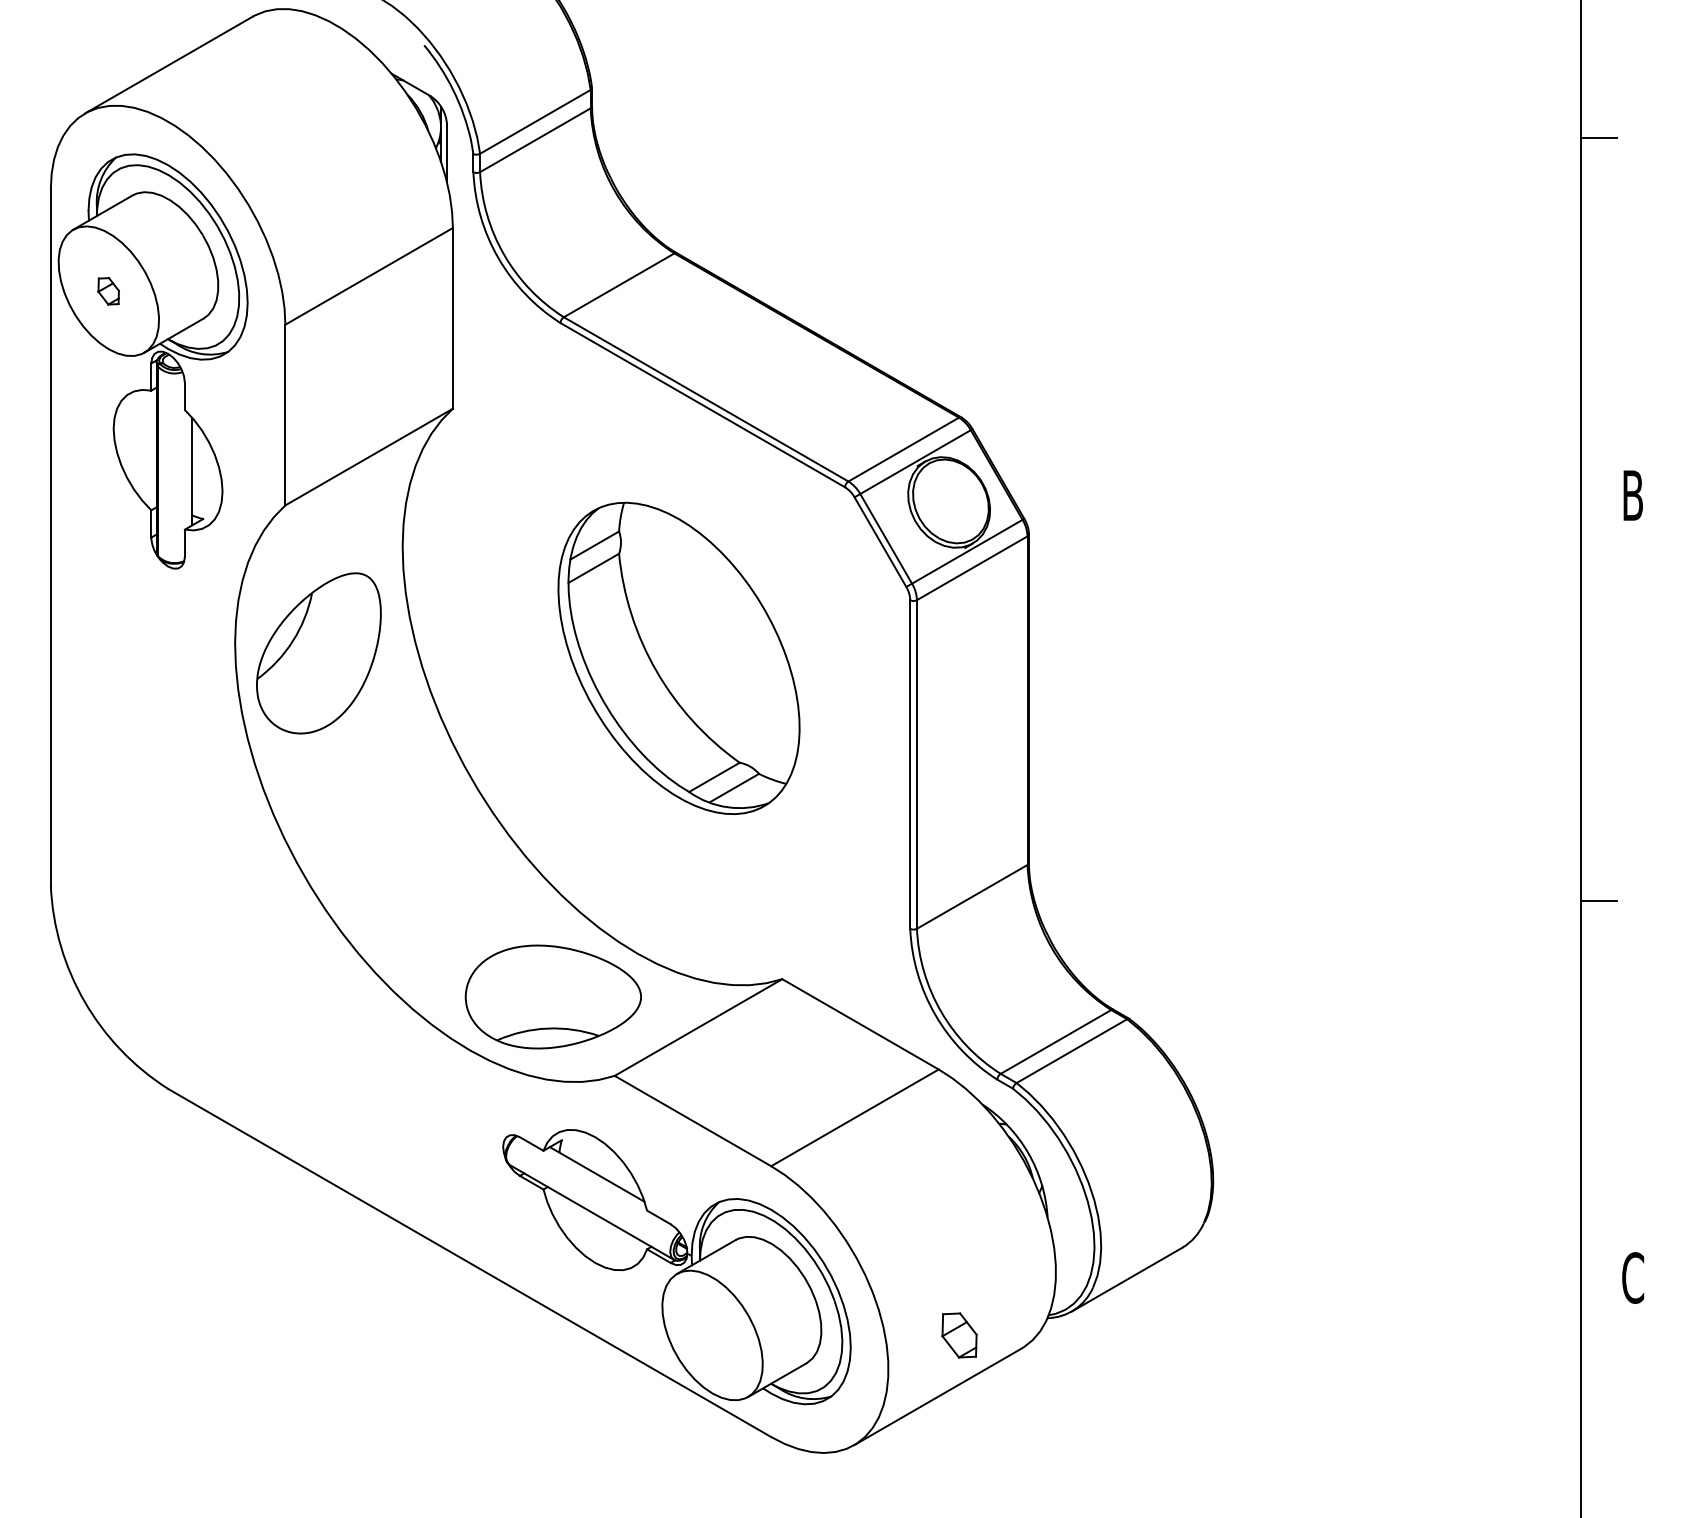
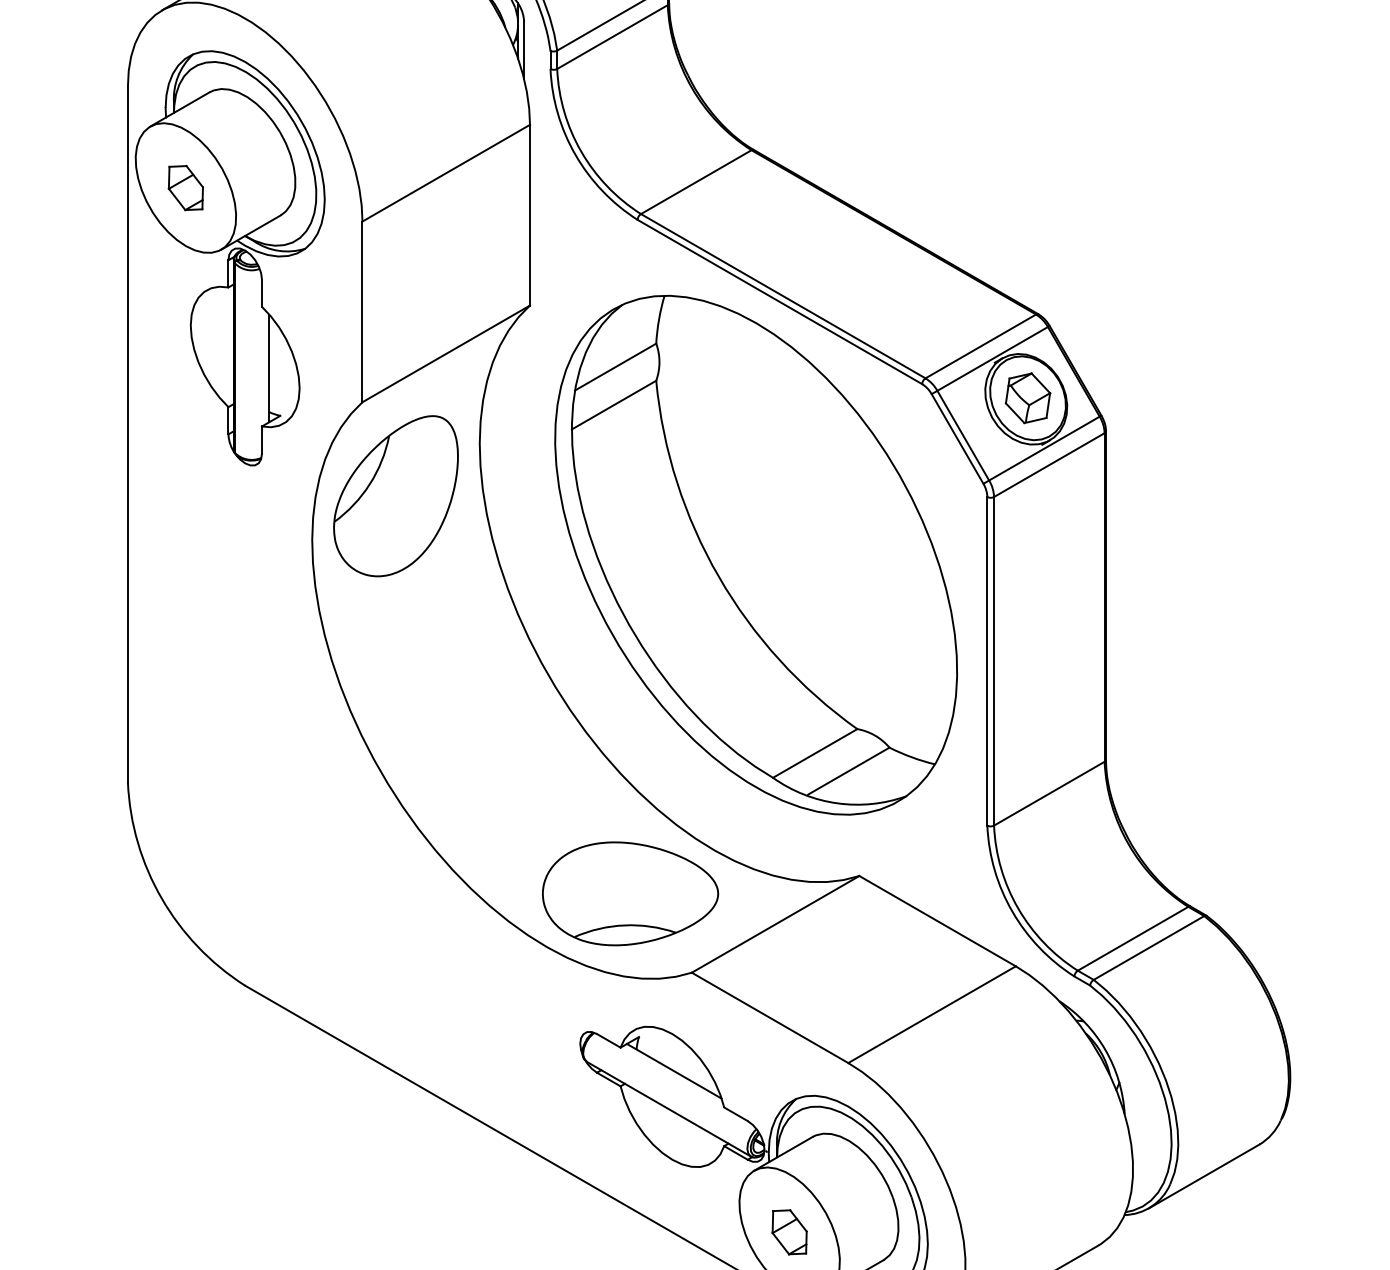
part: (108, 291) -> (185, 188), size x1.67
part: (950, 501) -> (1027, 398), added
part: (318, 653) -> (395, 496), moved
part: (678, 658) -> (755, 555), size x1.67
part: (959, 1335) -> (789, 1232), moved

